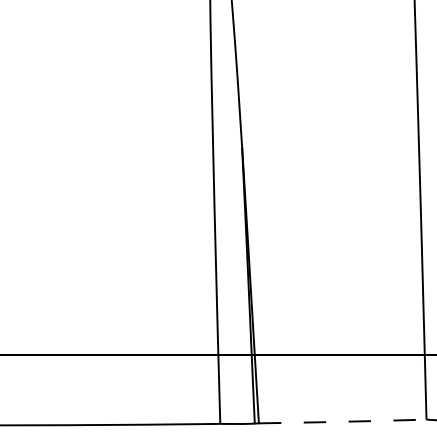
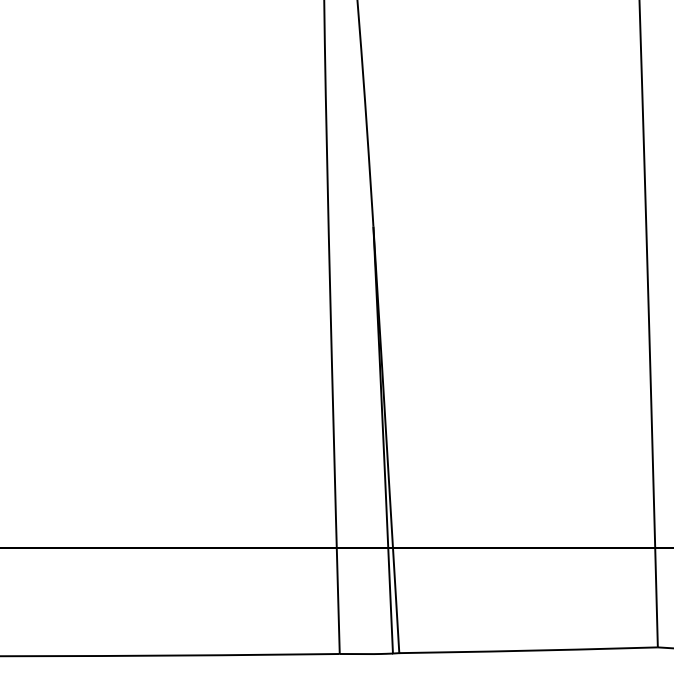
line: (342, 421) -> (528, 650), dashed -> solid

